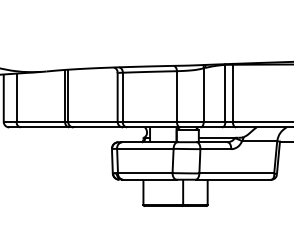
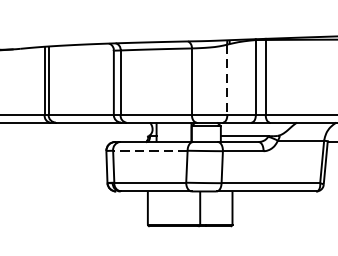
line: (203, 95) -> (226, 80), solid -> dashed
line: (144, 148) -> (149, 150), solid -> dashed

